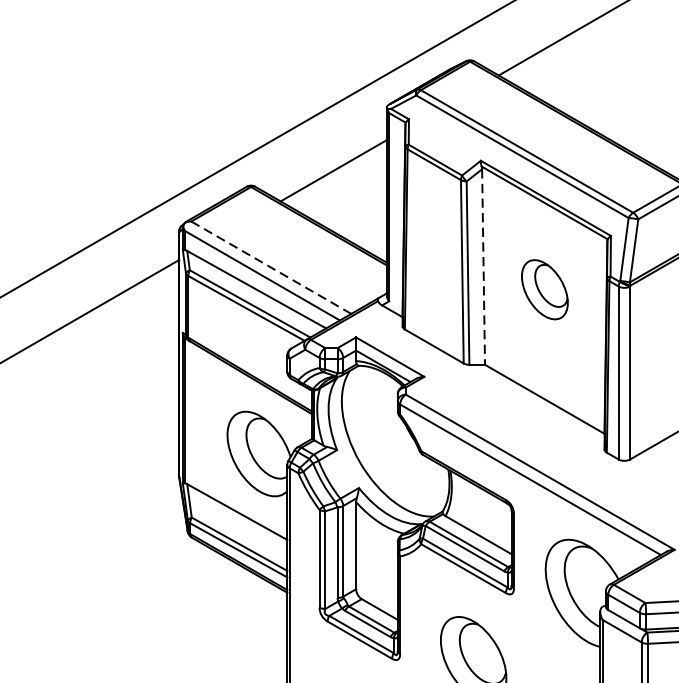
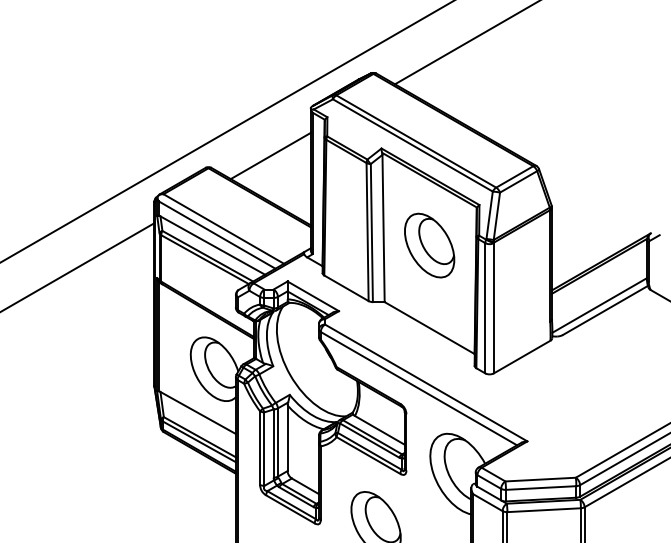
line: (483, 267) -> (383, 228), dashed -> solid
line: (270, 268) -> (223, 229), dashed -> solid
part: (544, 289) -> (429, 245), size x1.43

